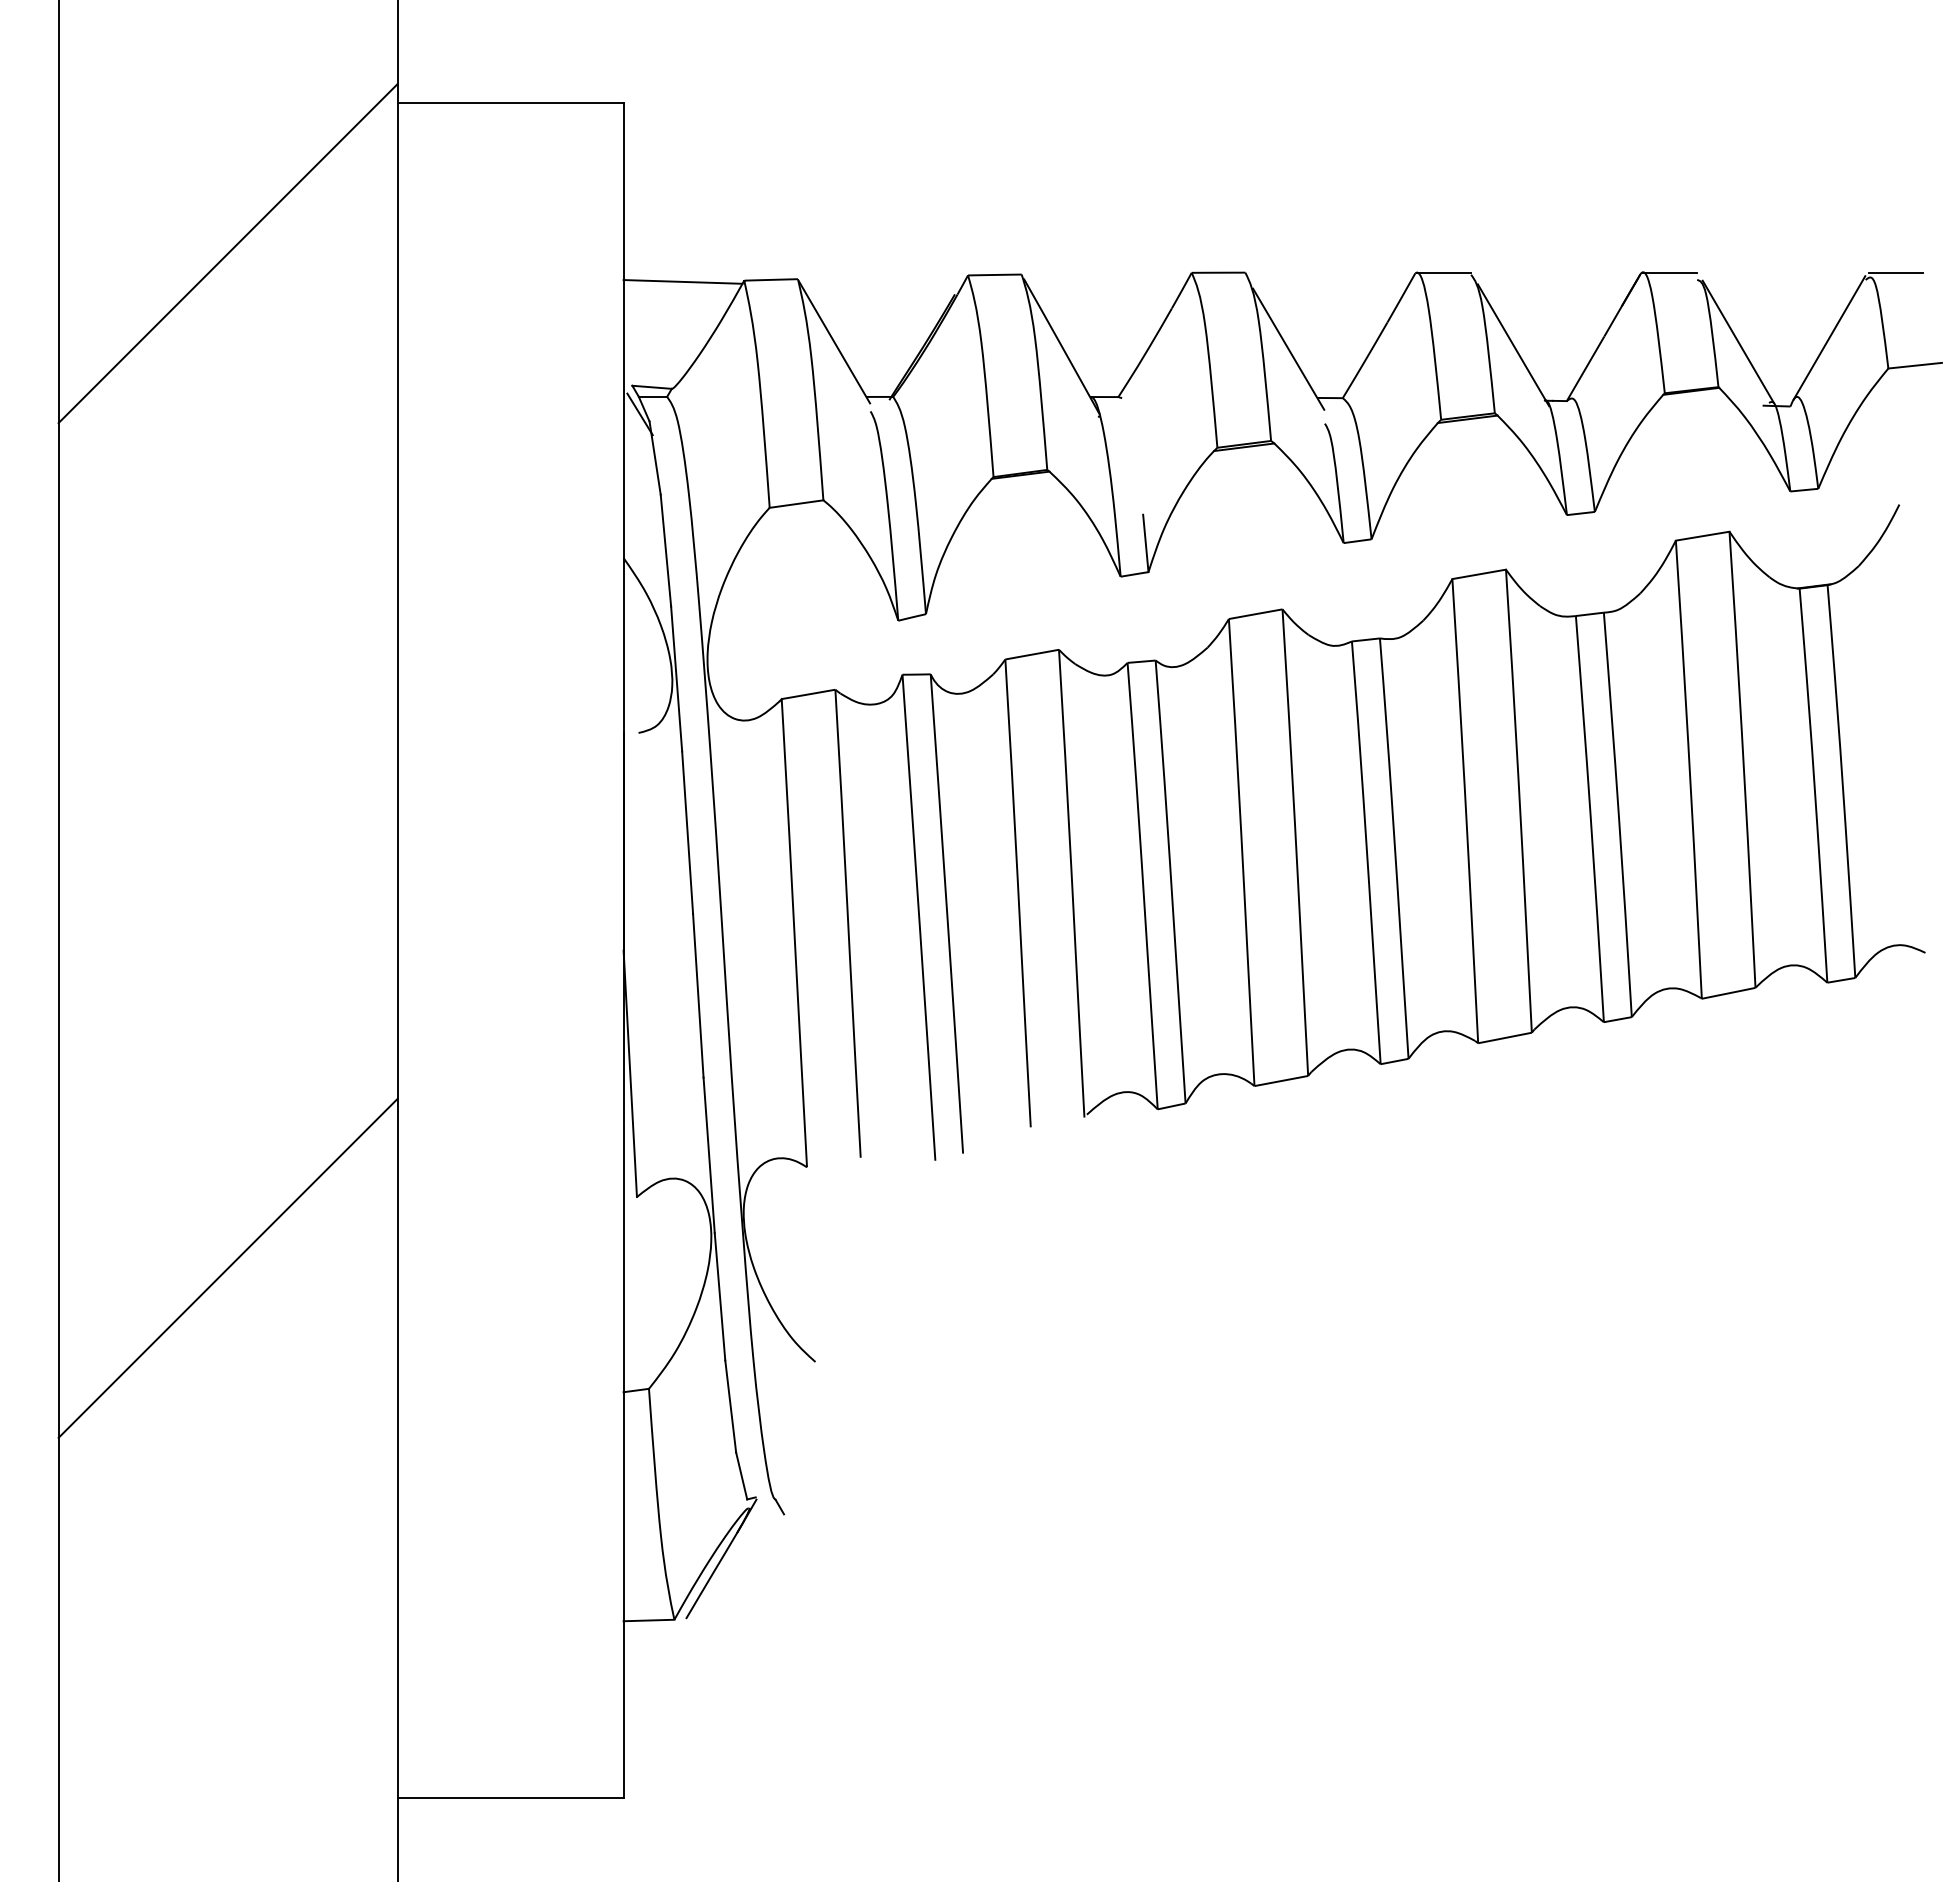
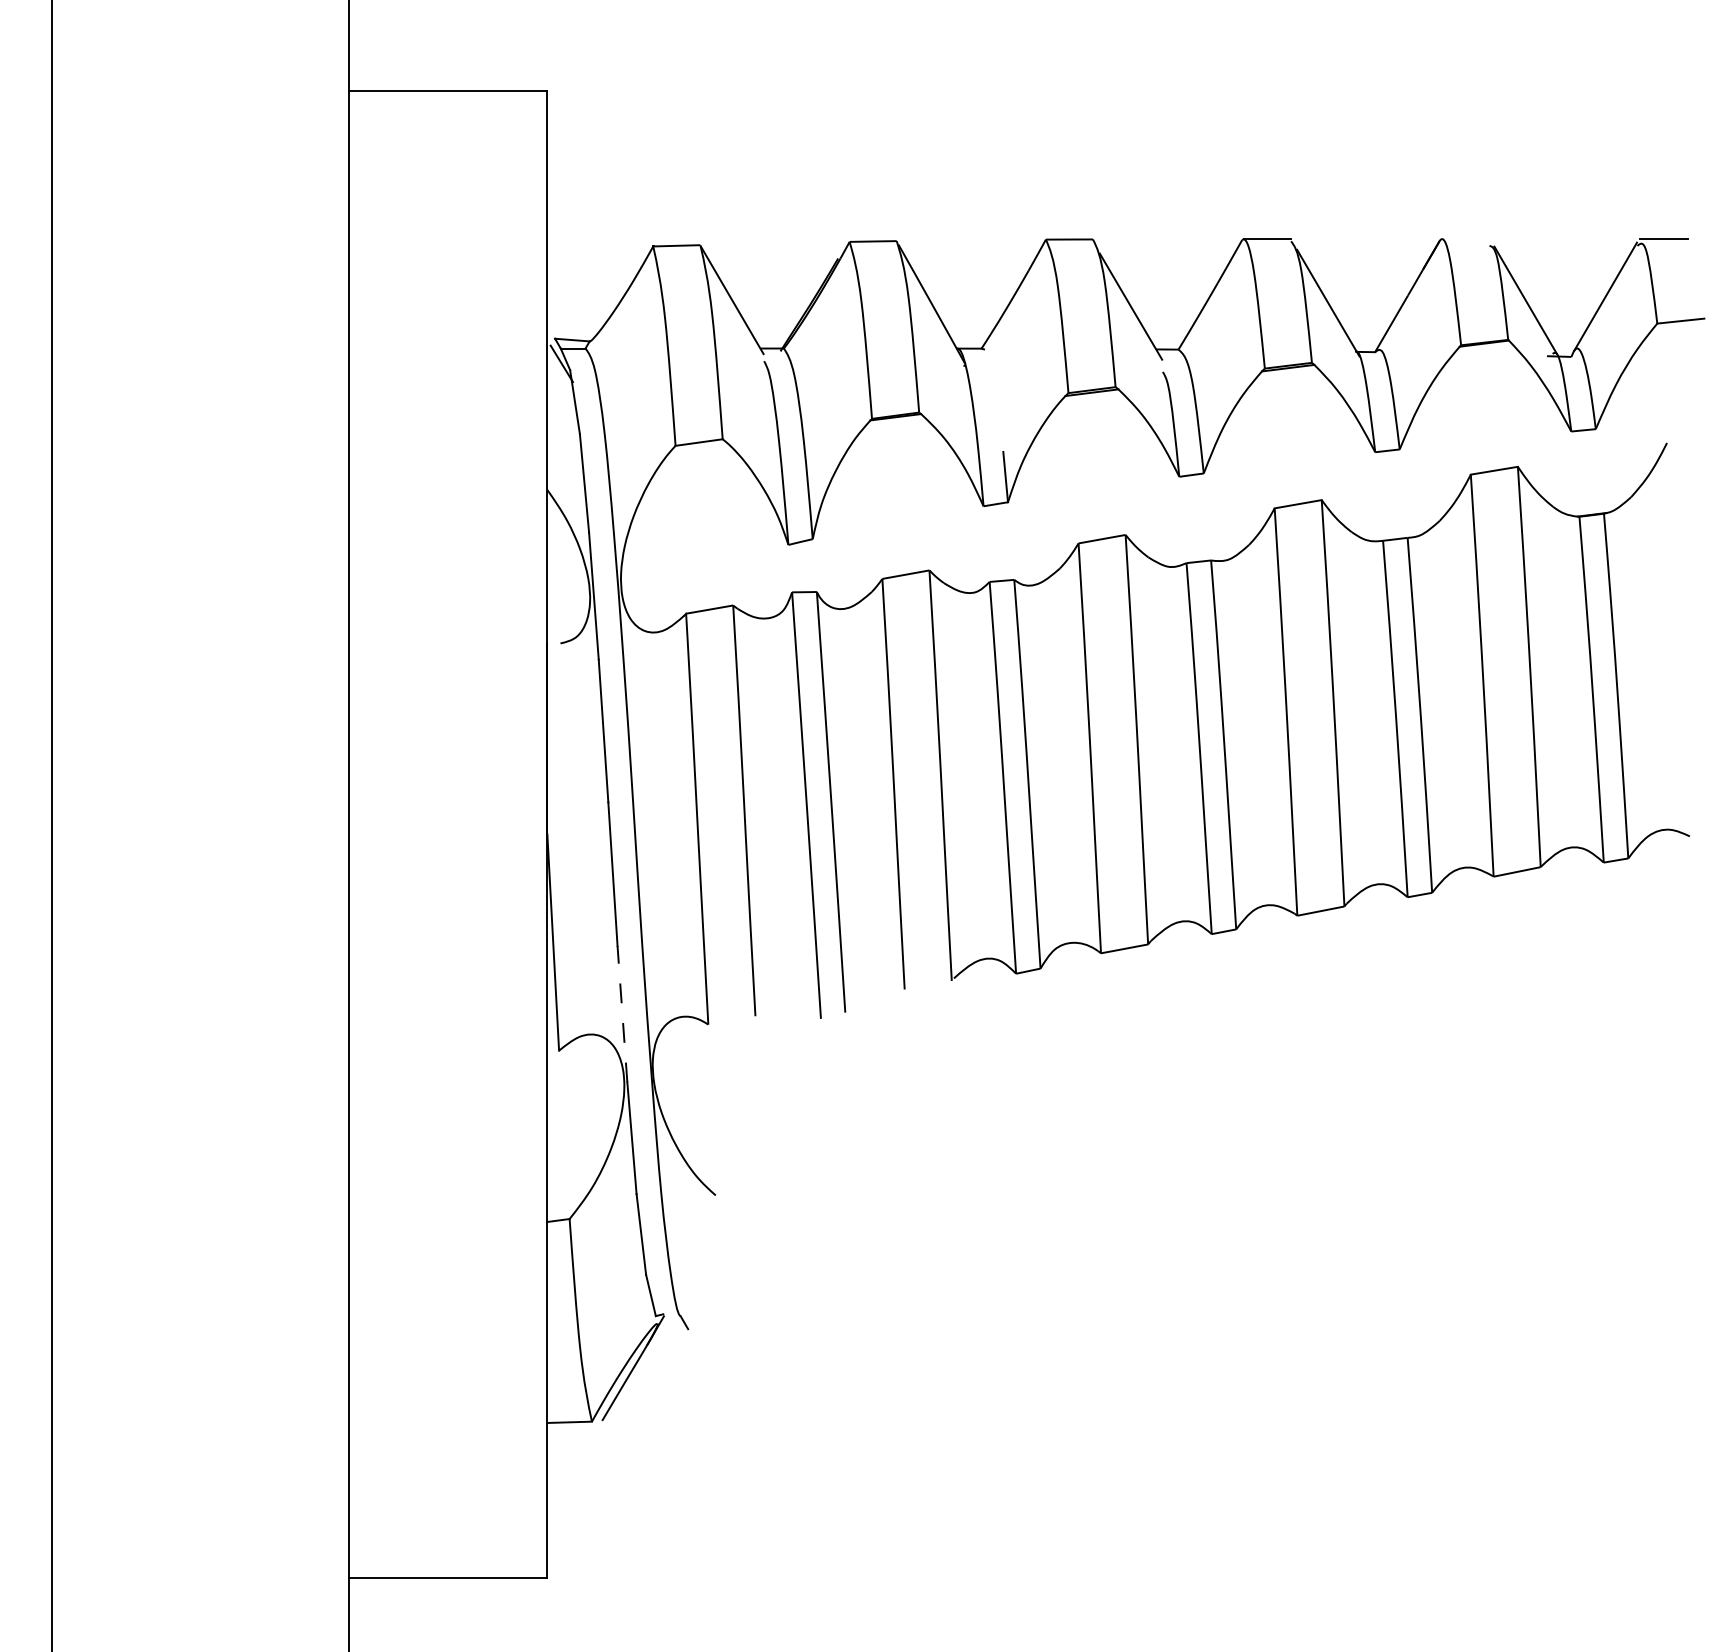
line: (227, 253) -> (199, 222), removed
line: (1669, 272) -> (1465, 239), removed
line: (682, 281) -> (599, 247), removed
line: (709, 1155) -> (622, 1014), solid -> dashed
line: (227, 1267) -> (199, 1112), removed

